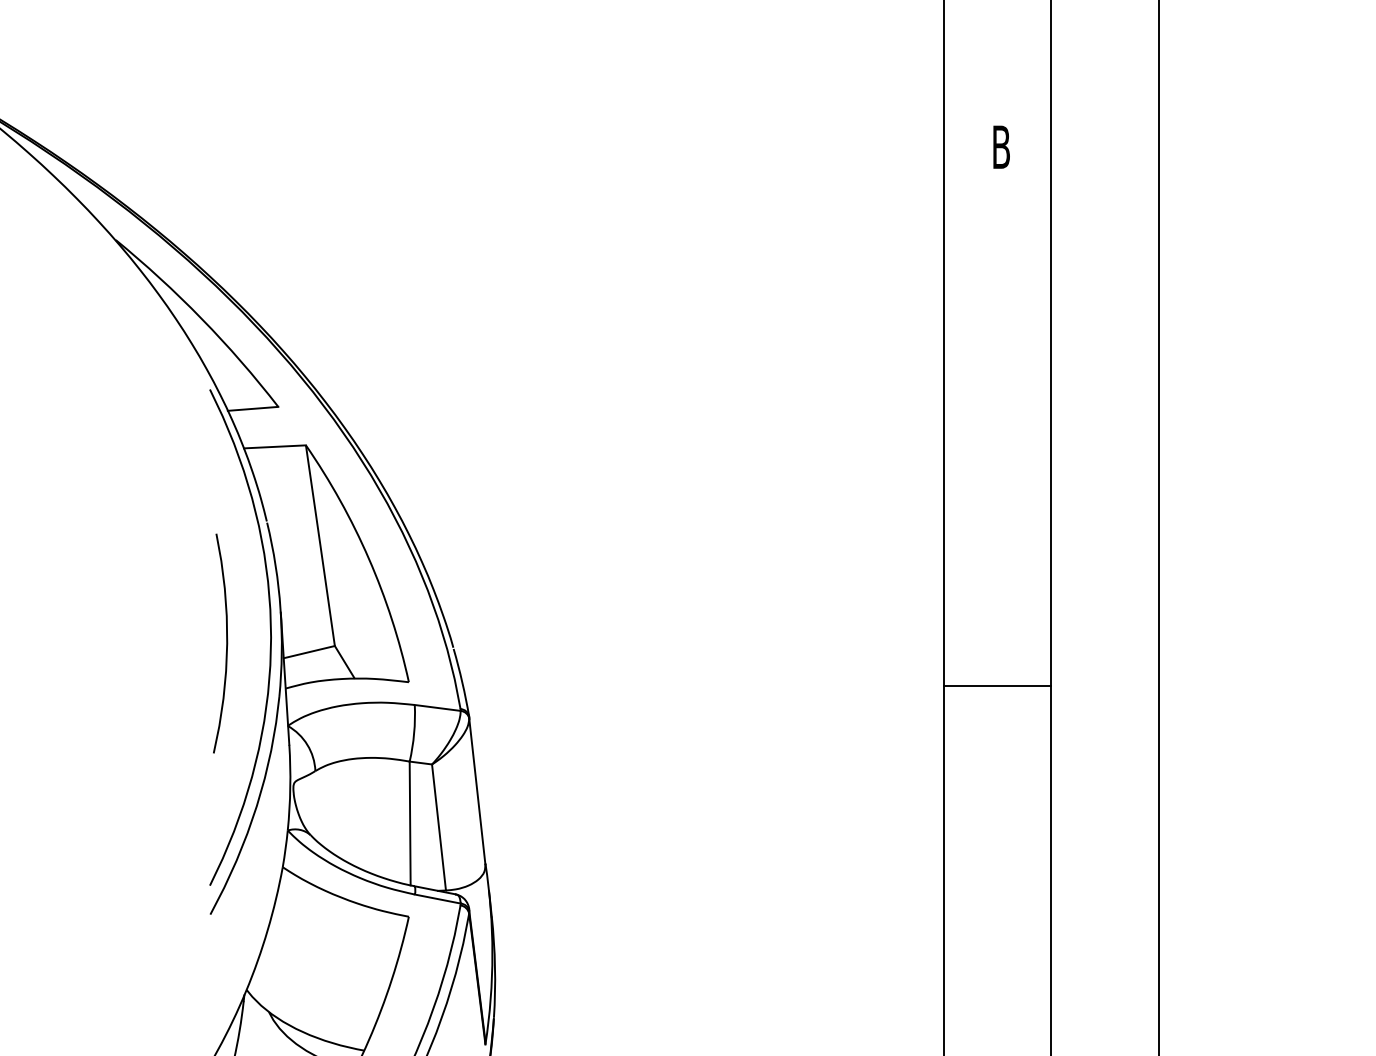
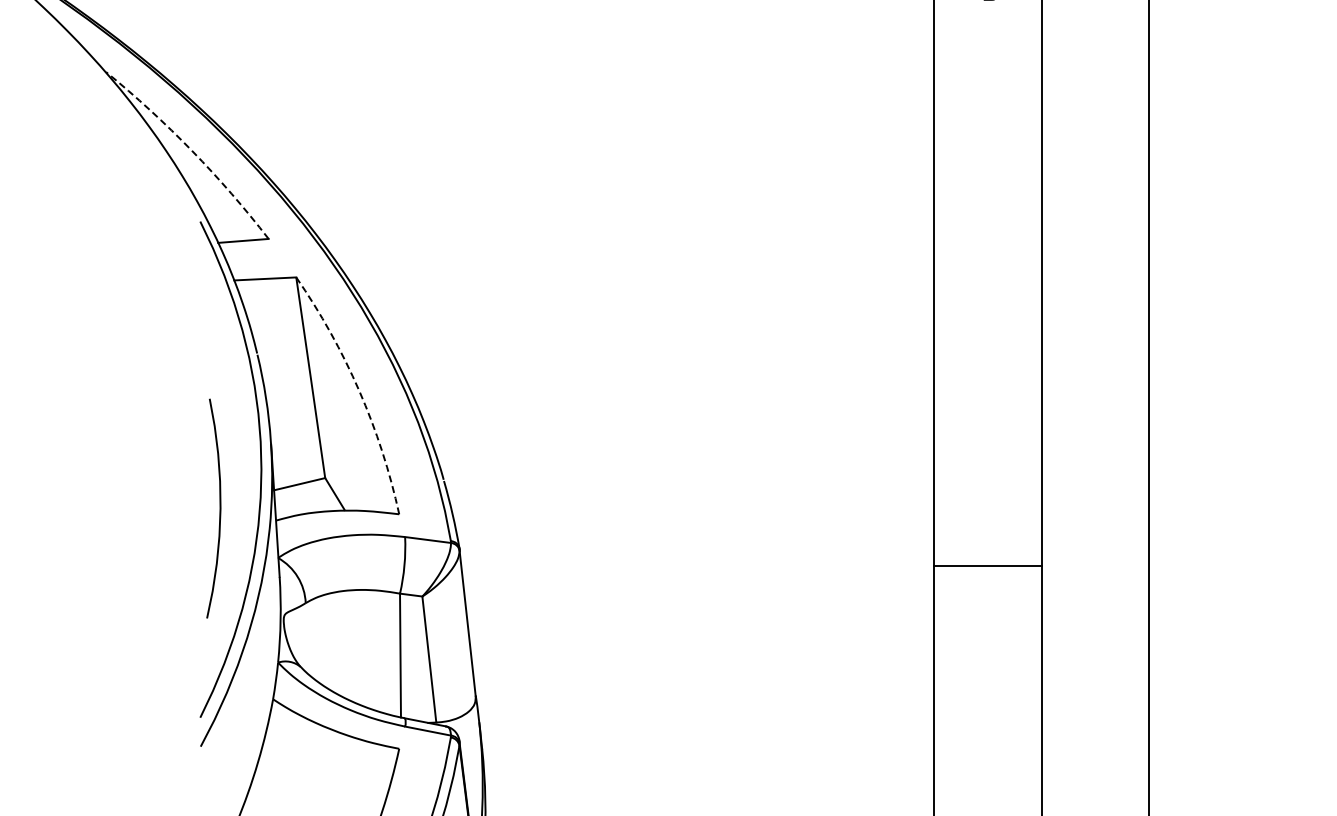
arc: (201, 318) -> (191, 150), solid -> dashed
arc: (368, 558) -> (358, 390), solid -> dashed
curve: (226, 643) -> (219, 508), moved
line: (997, 685) -> (987, 565), moved

